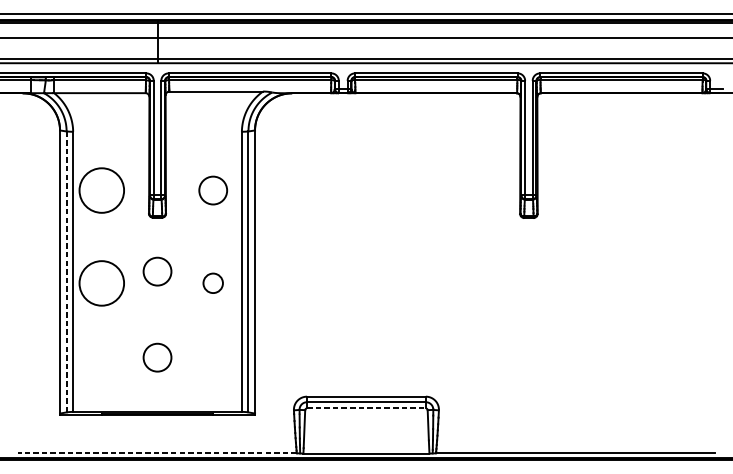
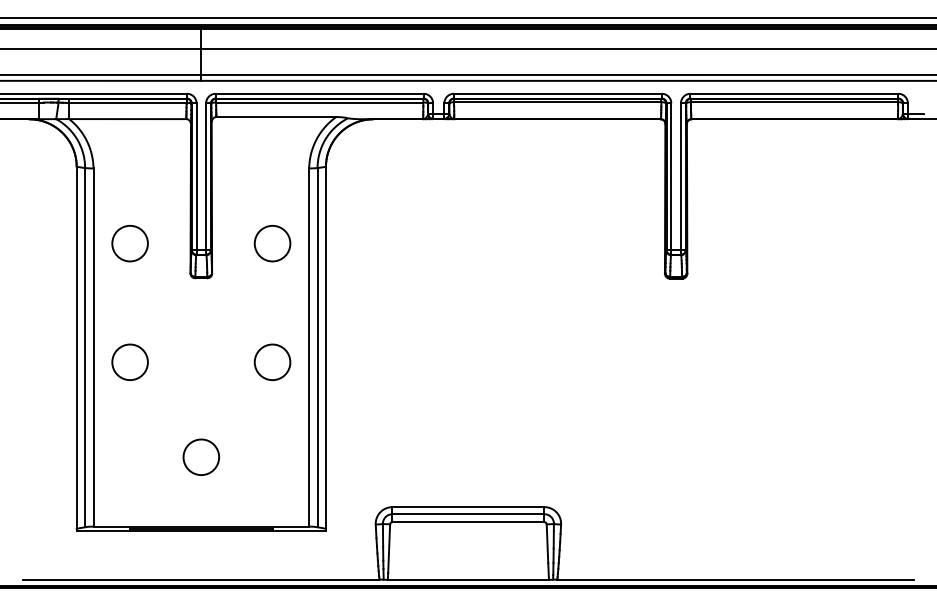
circle: (101, 190) -> (129, 243), size x0.62
line: (66, 271) -> (85, 347), dashed -> solid
circle: (156, 271) -> (200, 346), removed
circle: (213, 282) -> (272, 361), size x1.43
circle: (101, 283) -> (129, 362), size x0.62
line: (366, 408) -> (468, 522), dashed -> solid
line: (156, 453) -> (200, 579), dashed -> solid

